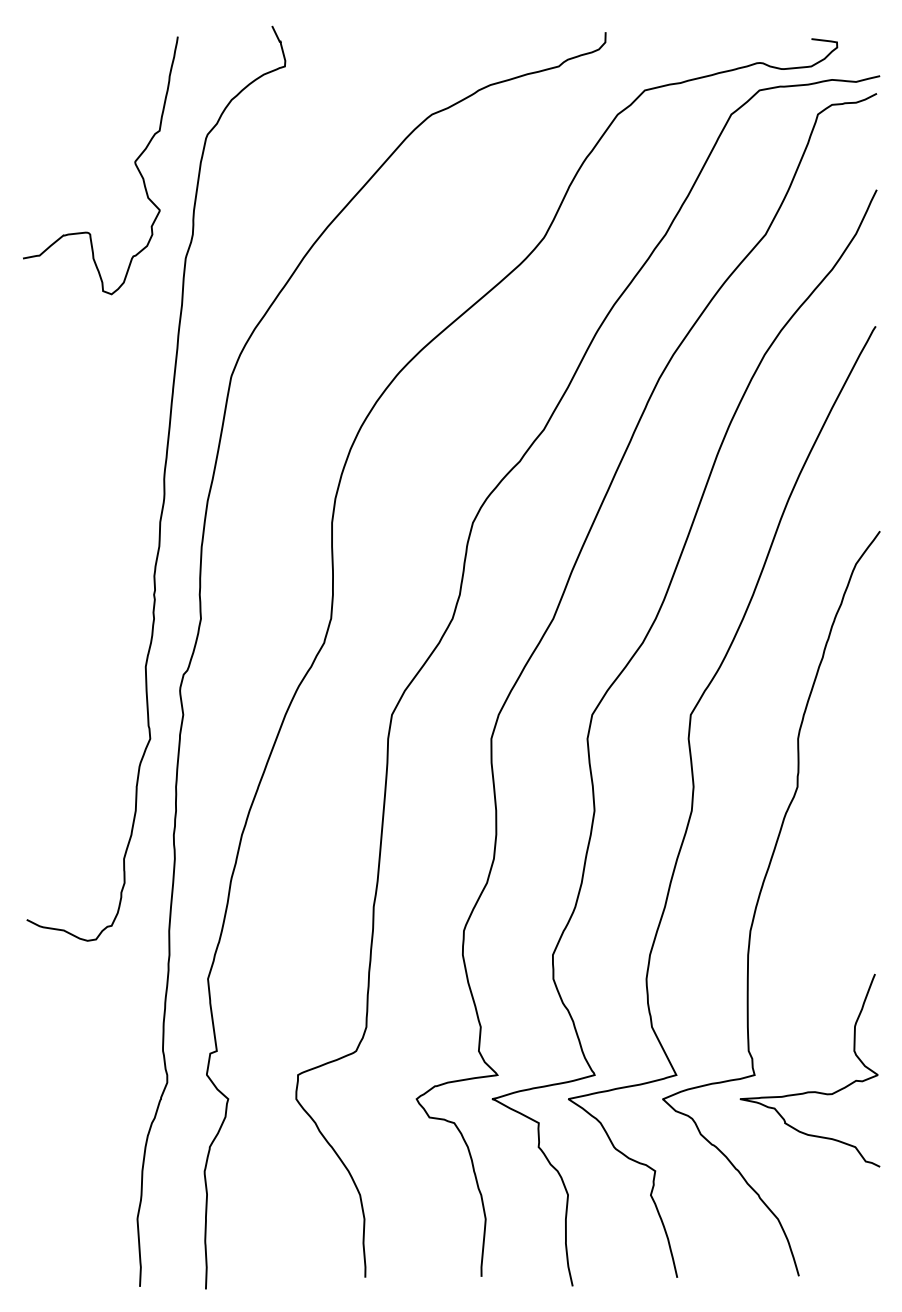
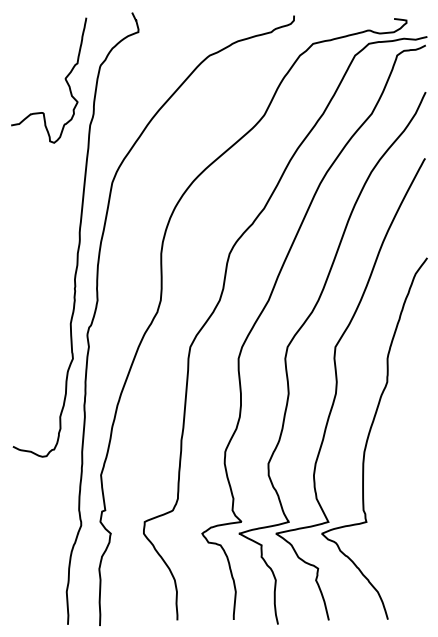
curve: (810, 1090) -> (393, 529), removed

